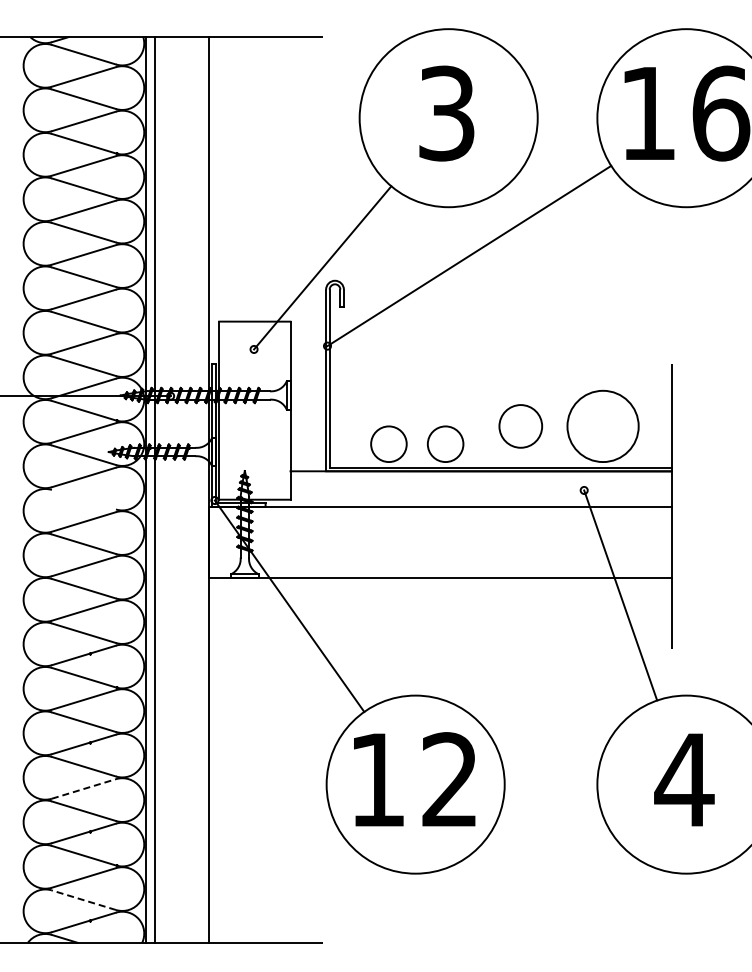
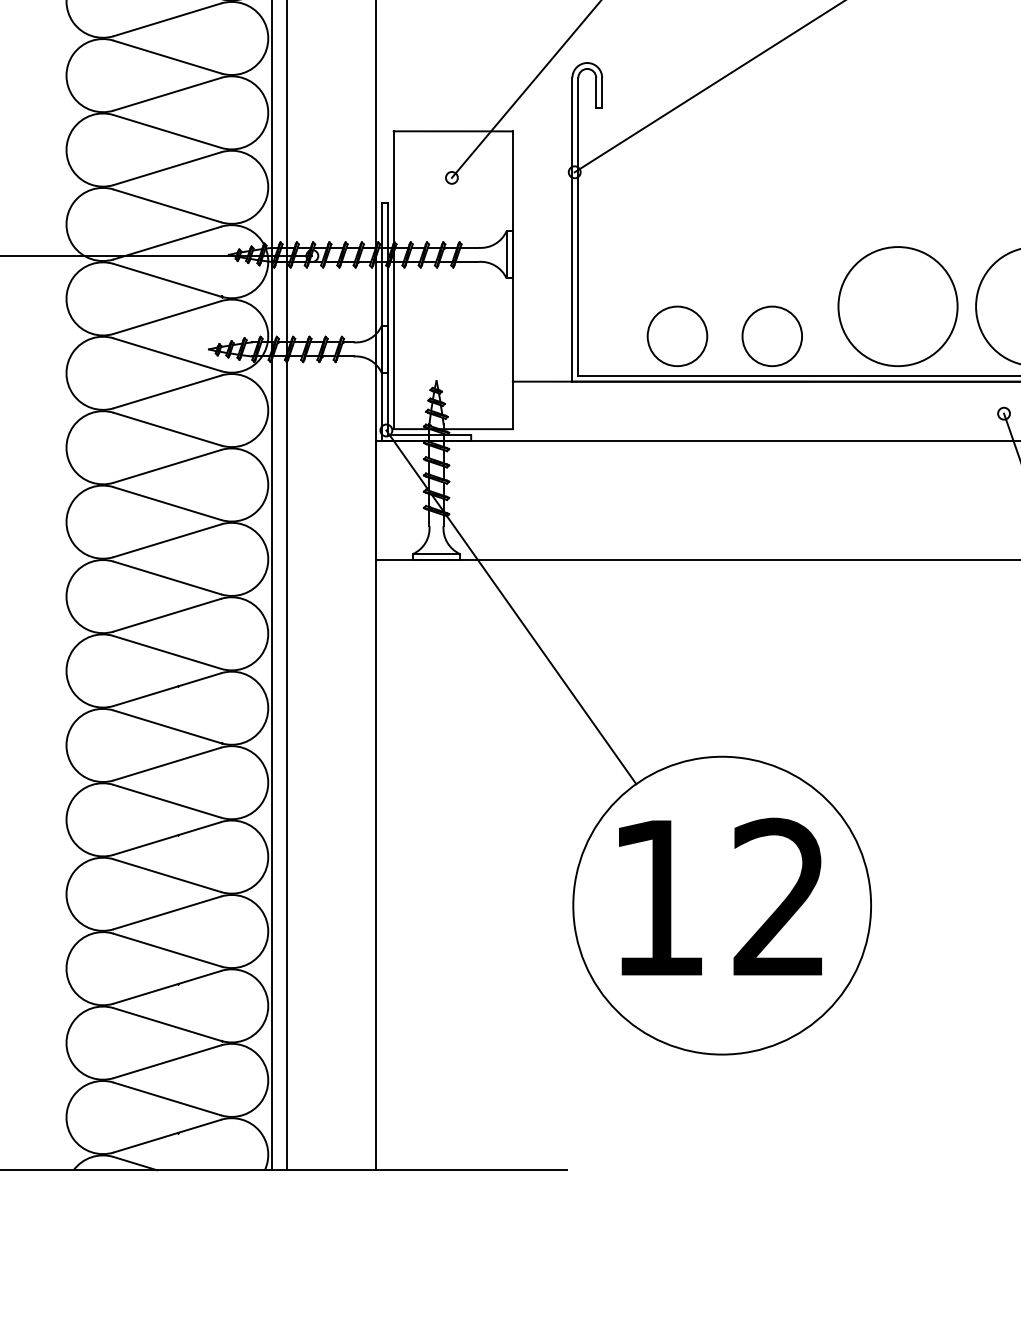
circle: (520, 426) -> (897, 306), size x1.67
line: (83, 499) -> (166, 428), added
line: (83, 788) -> (166, 912), dashed -> solid
line: (83, 900) -> (166, 1099), dashed -> solid

